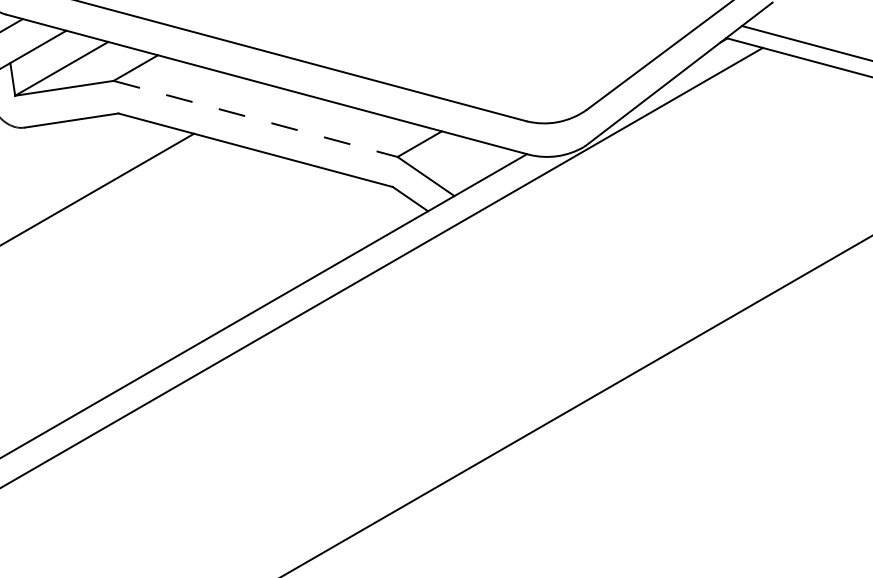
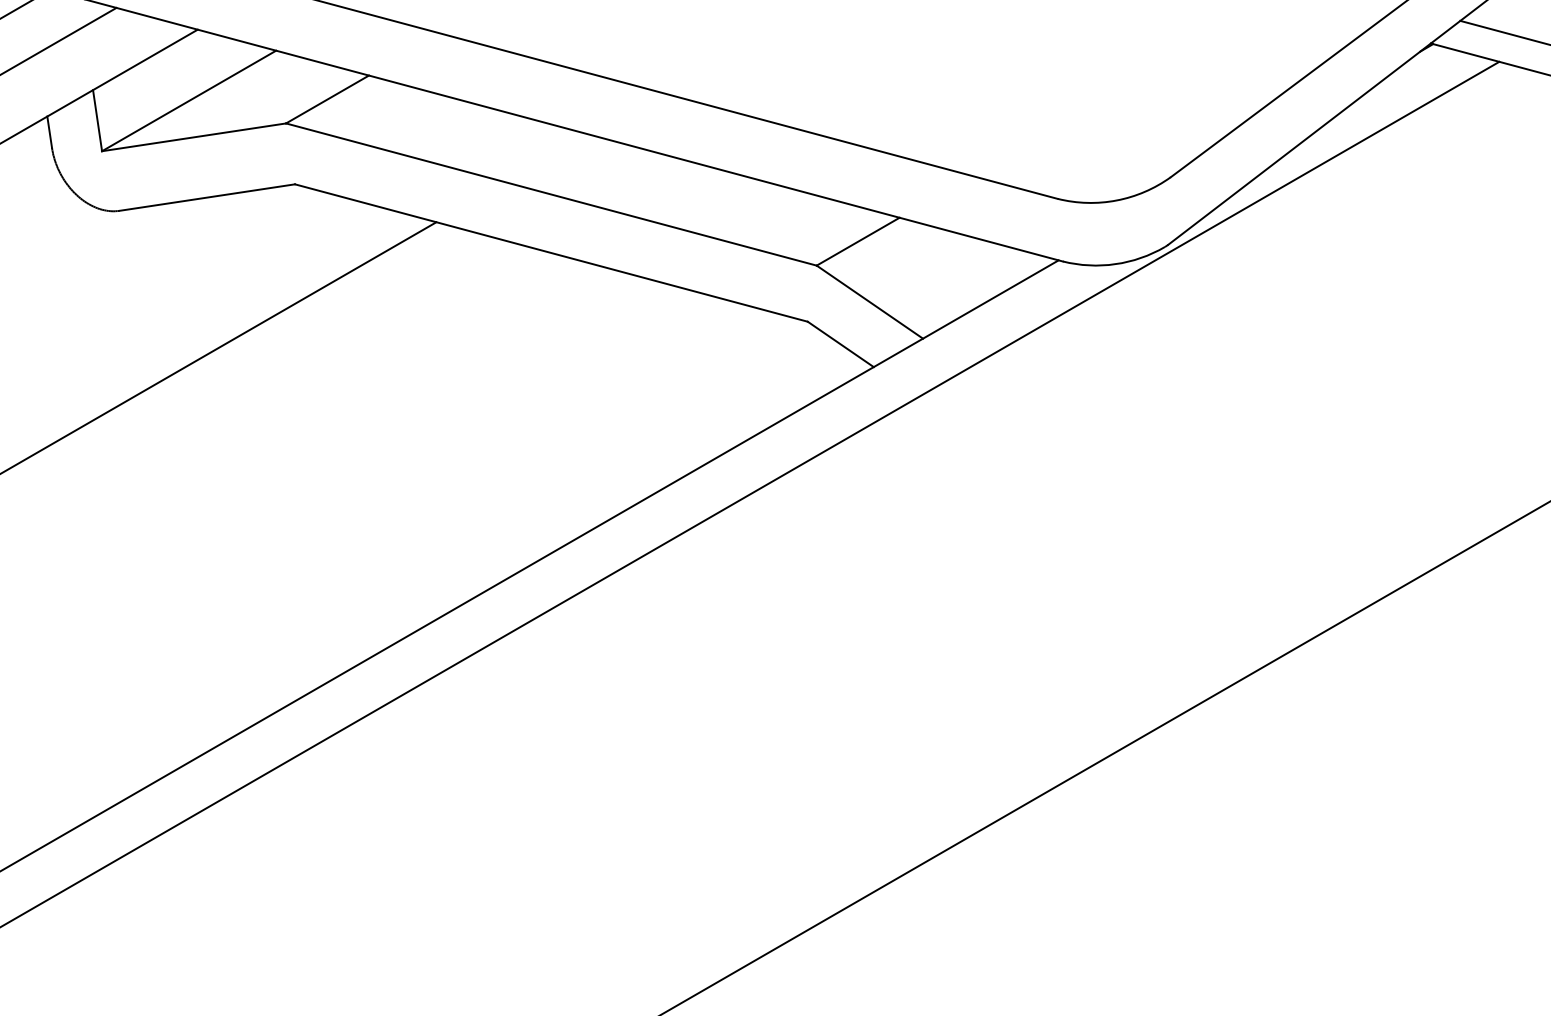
line: (255, 118) -> (551, 193), dashed -> solid

